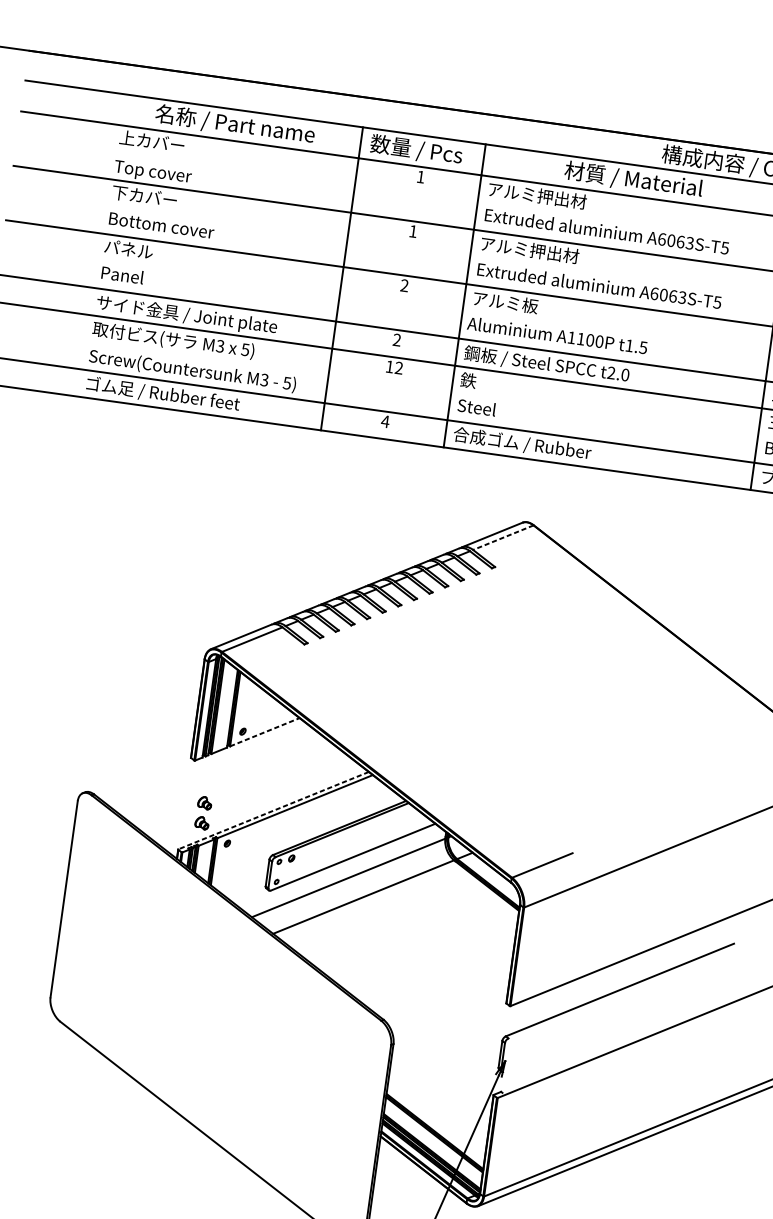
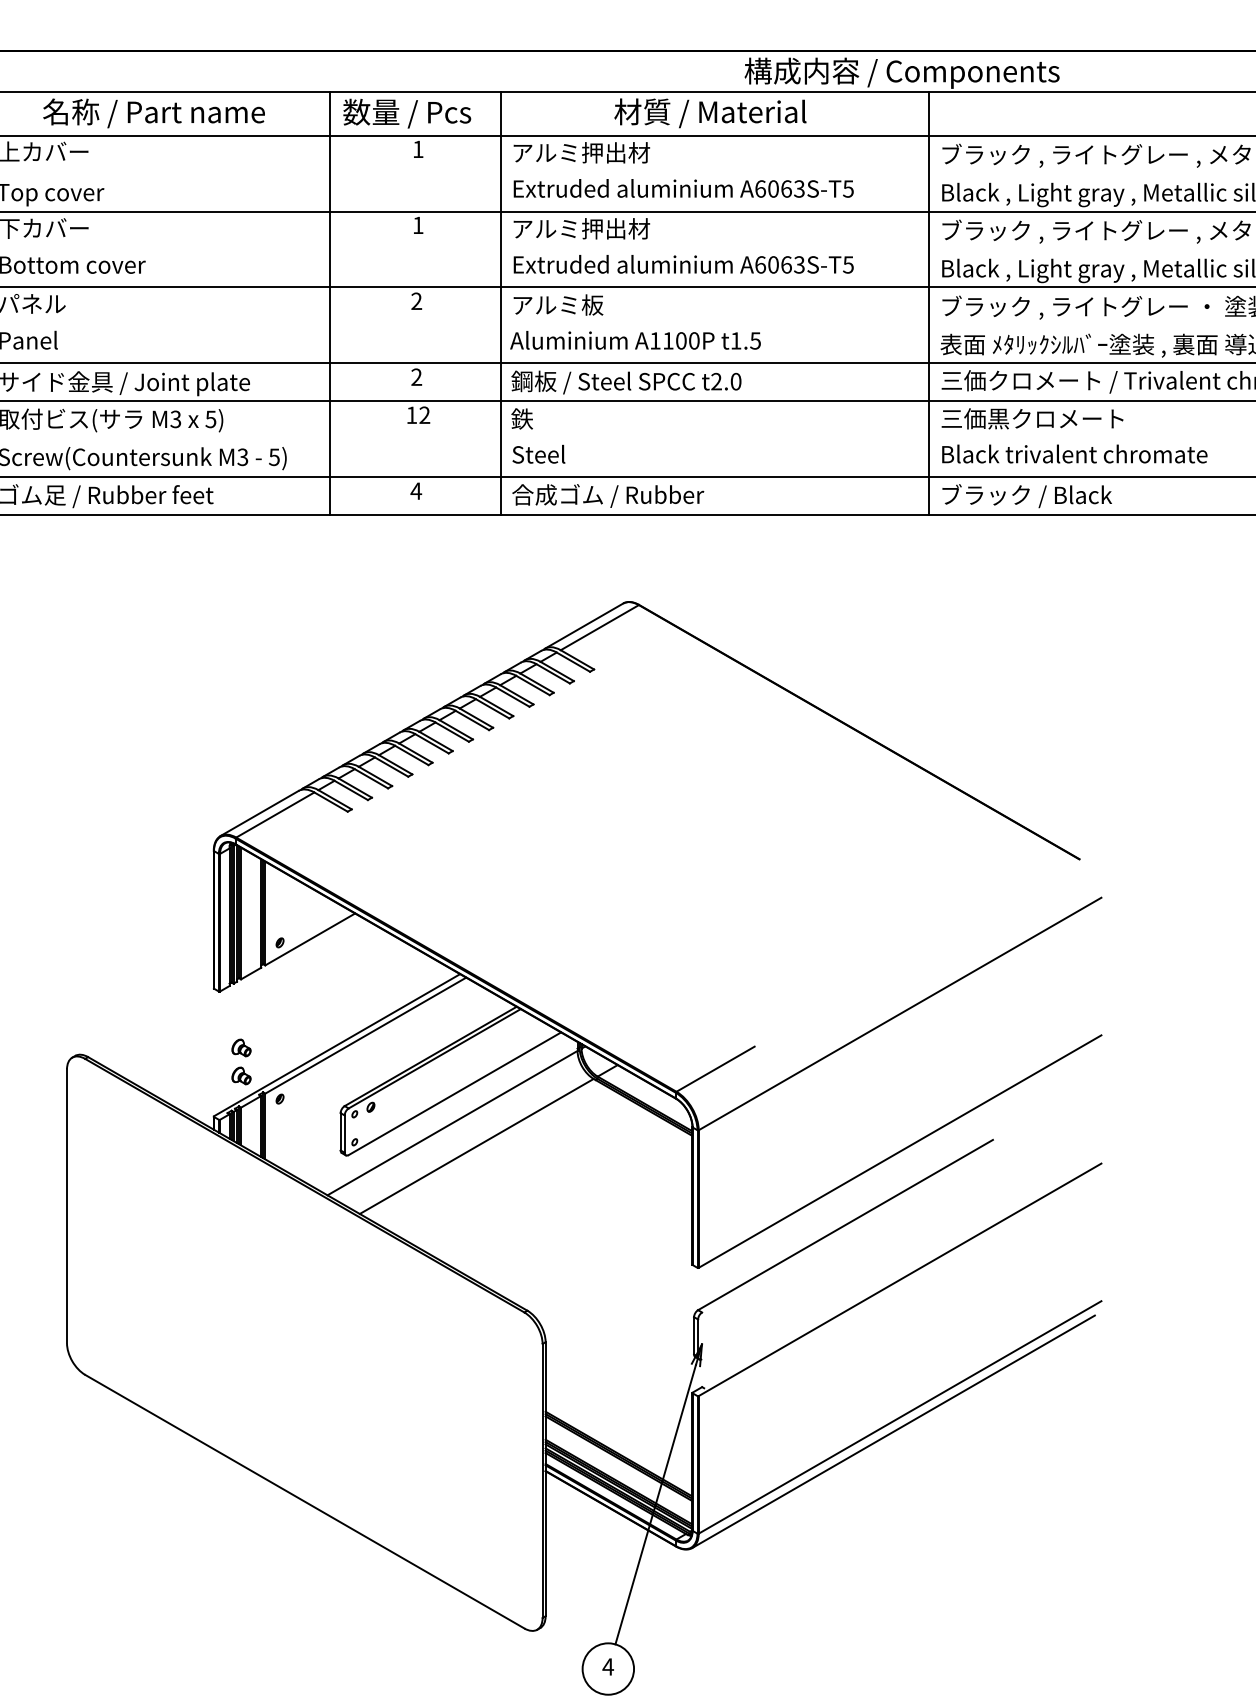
line: (503, 537) -> (599, 627), dashed -> solid
line: (265, 732) -> (310, 939), dashed -> solid
line: (273, 810) -> (336, 1045), dashed -> solid

